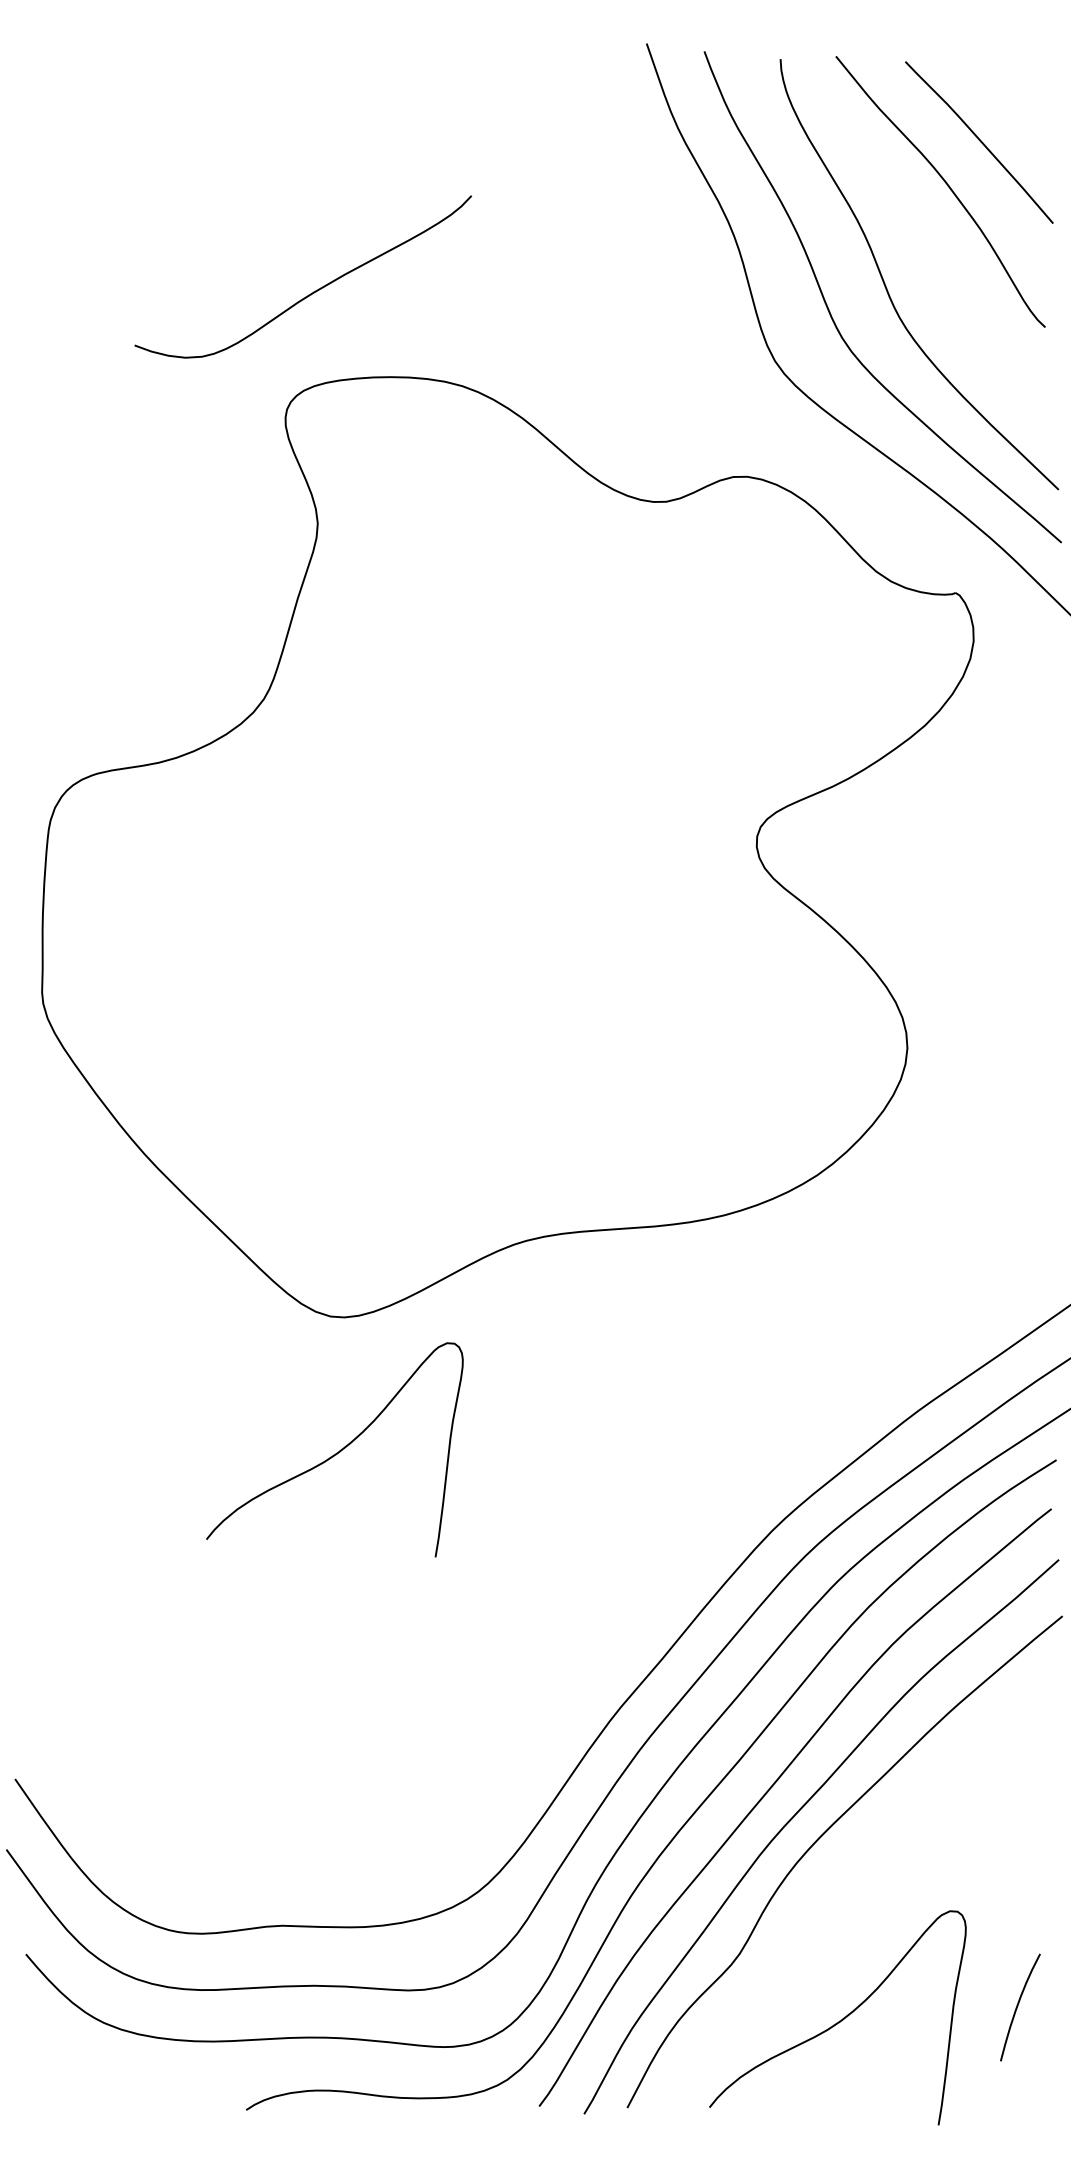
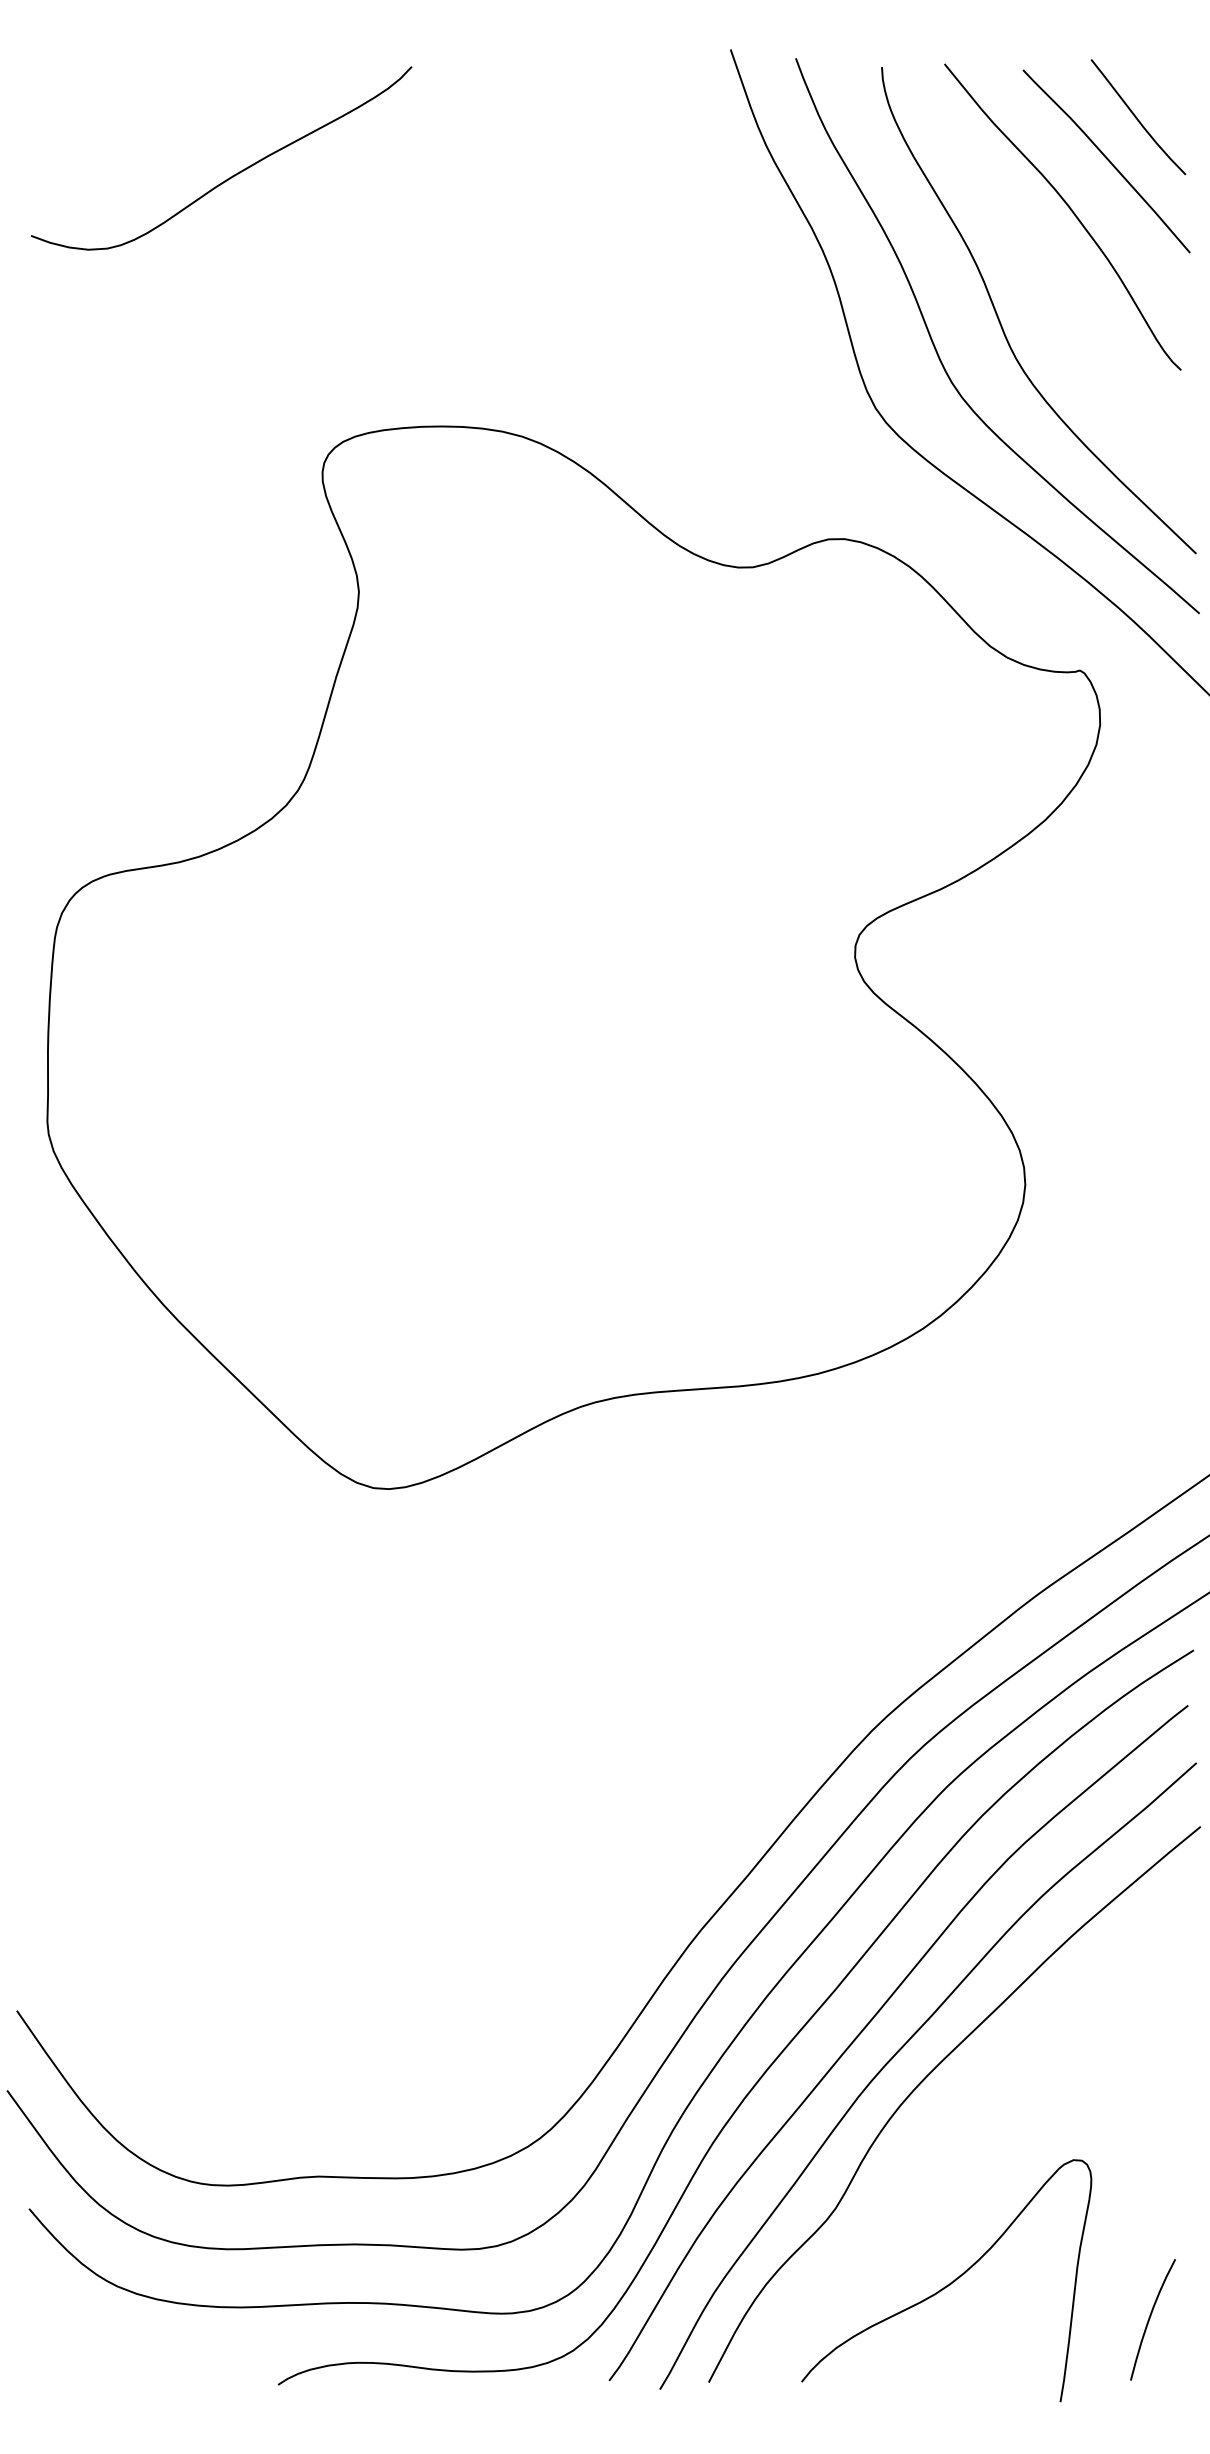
curve: (1006, 103) -> (1137, 117), added
curve: (313, 291) -> (233, 174), moved
curve: (336, 1452) -> (380, 1641), removed
curve: (1018, 2006) -> (1150, 2318), moved

